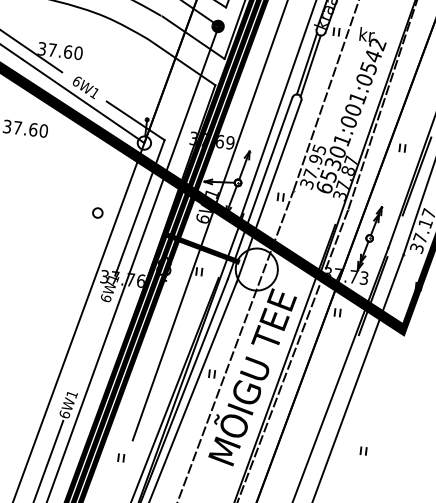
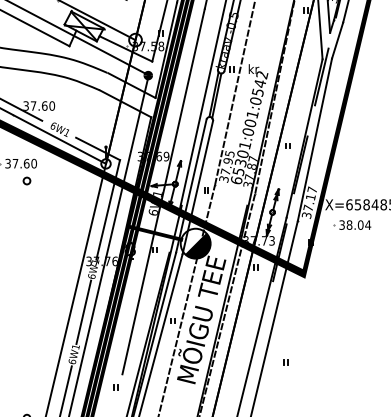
part: (97, 212) -> (26, 180), moved
fill: (259, 272) -> (197, 245), added
line: (88, 347) -> (83, 312), added

